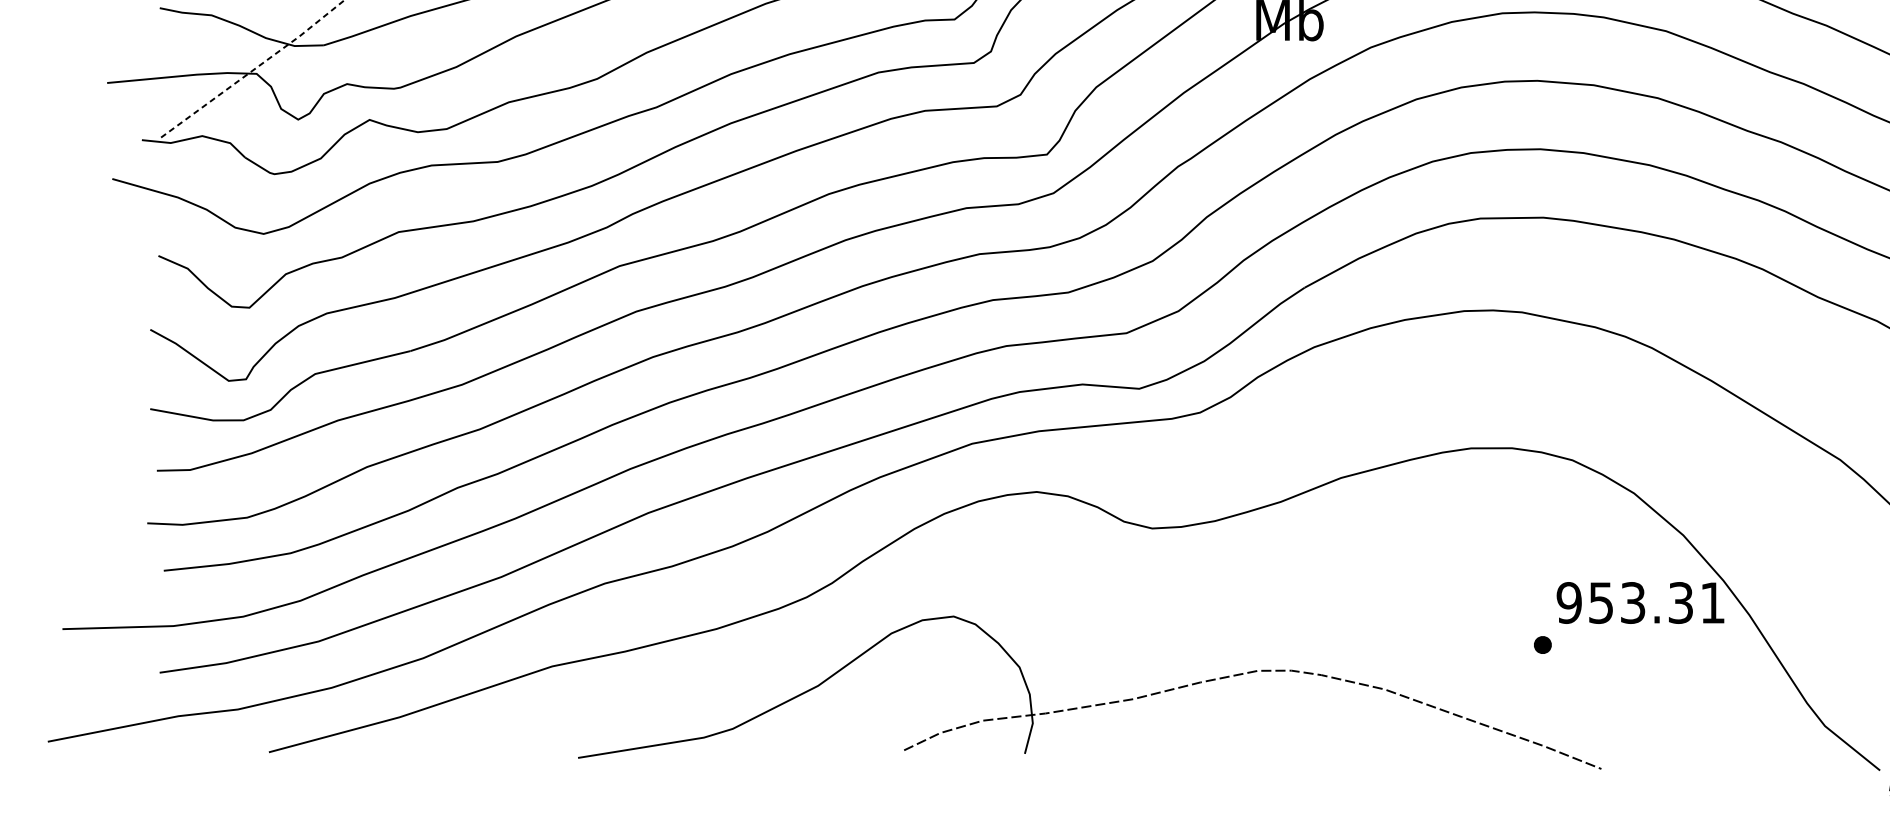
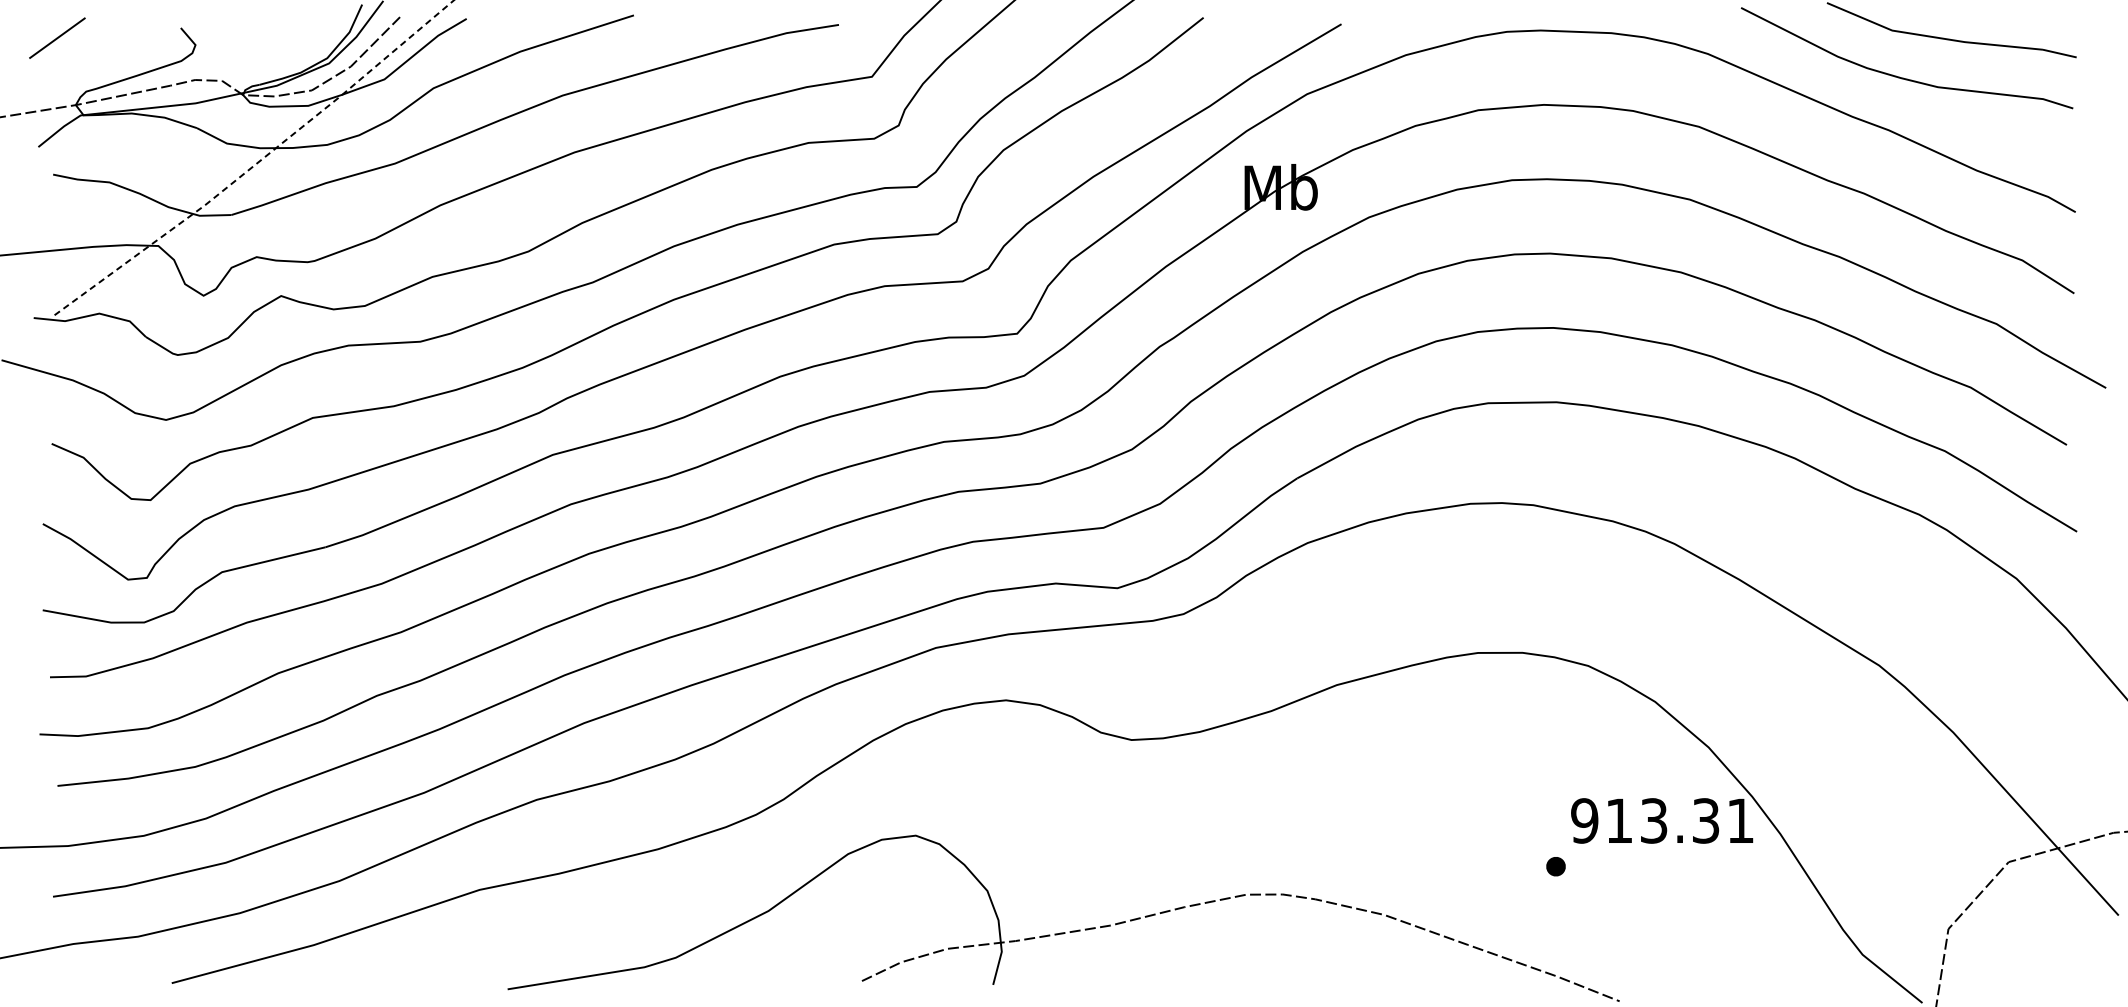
text: (1601, 602) -> (1619, 820), 953.31 -> 913.31

